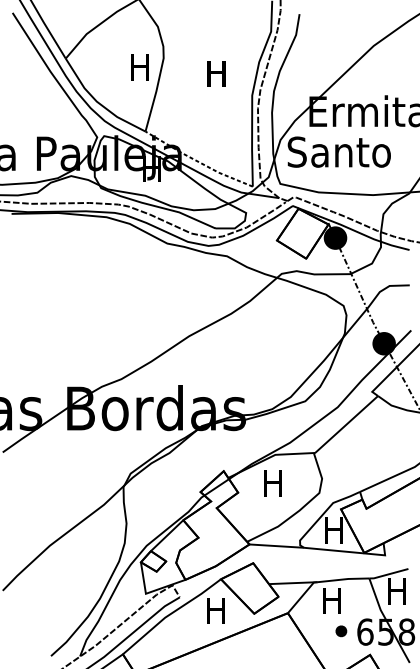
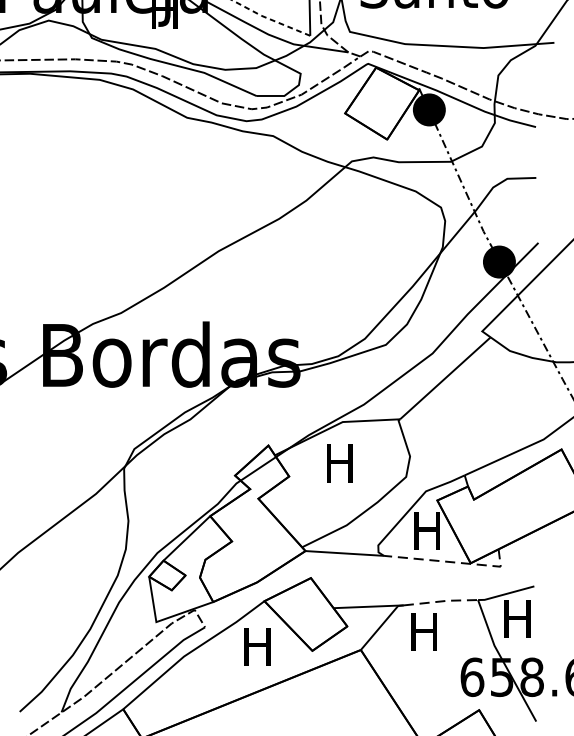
line: (351, 552) -> (452, 562), solid -> dashed
line: (344, 579) -> (442, 601), solid -> dashed
part: (341, 631) -> (437, 676), removed

